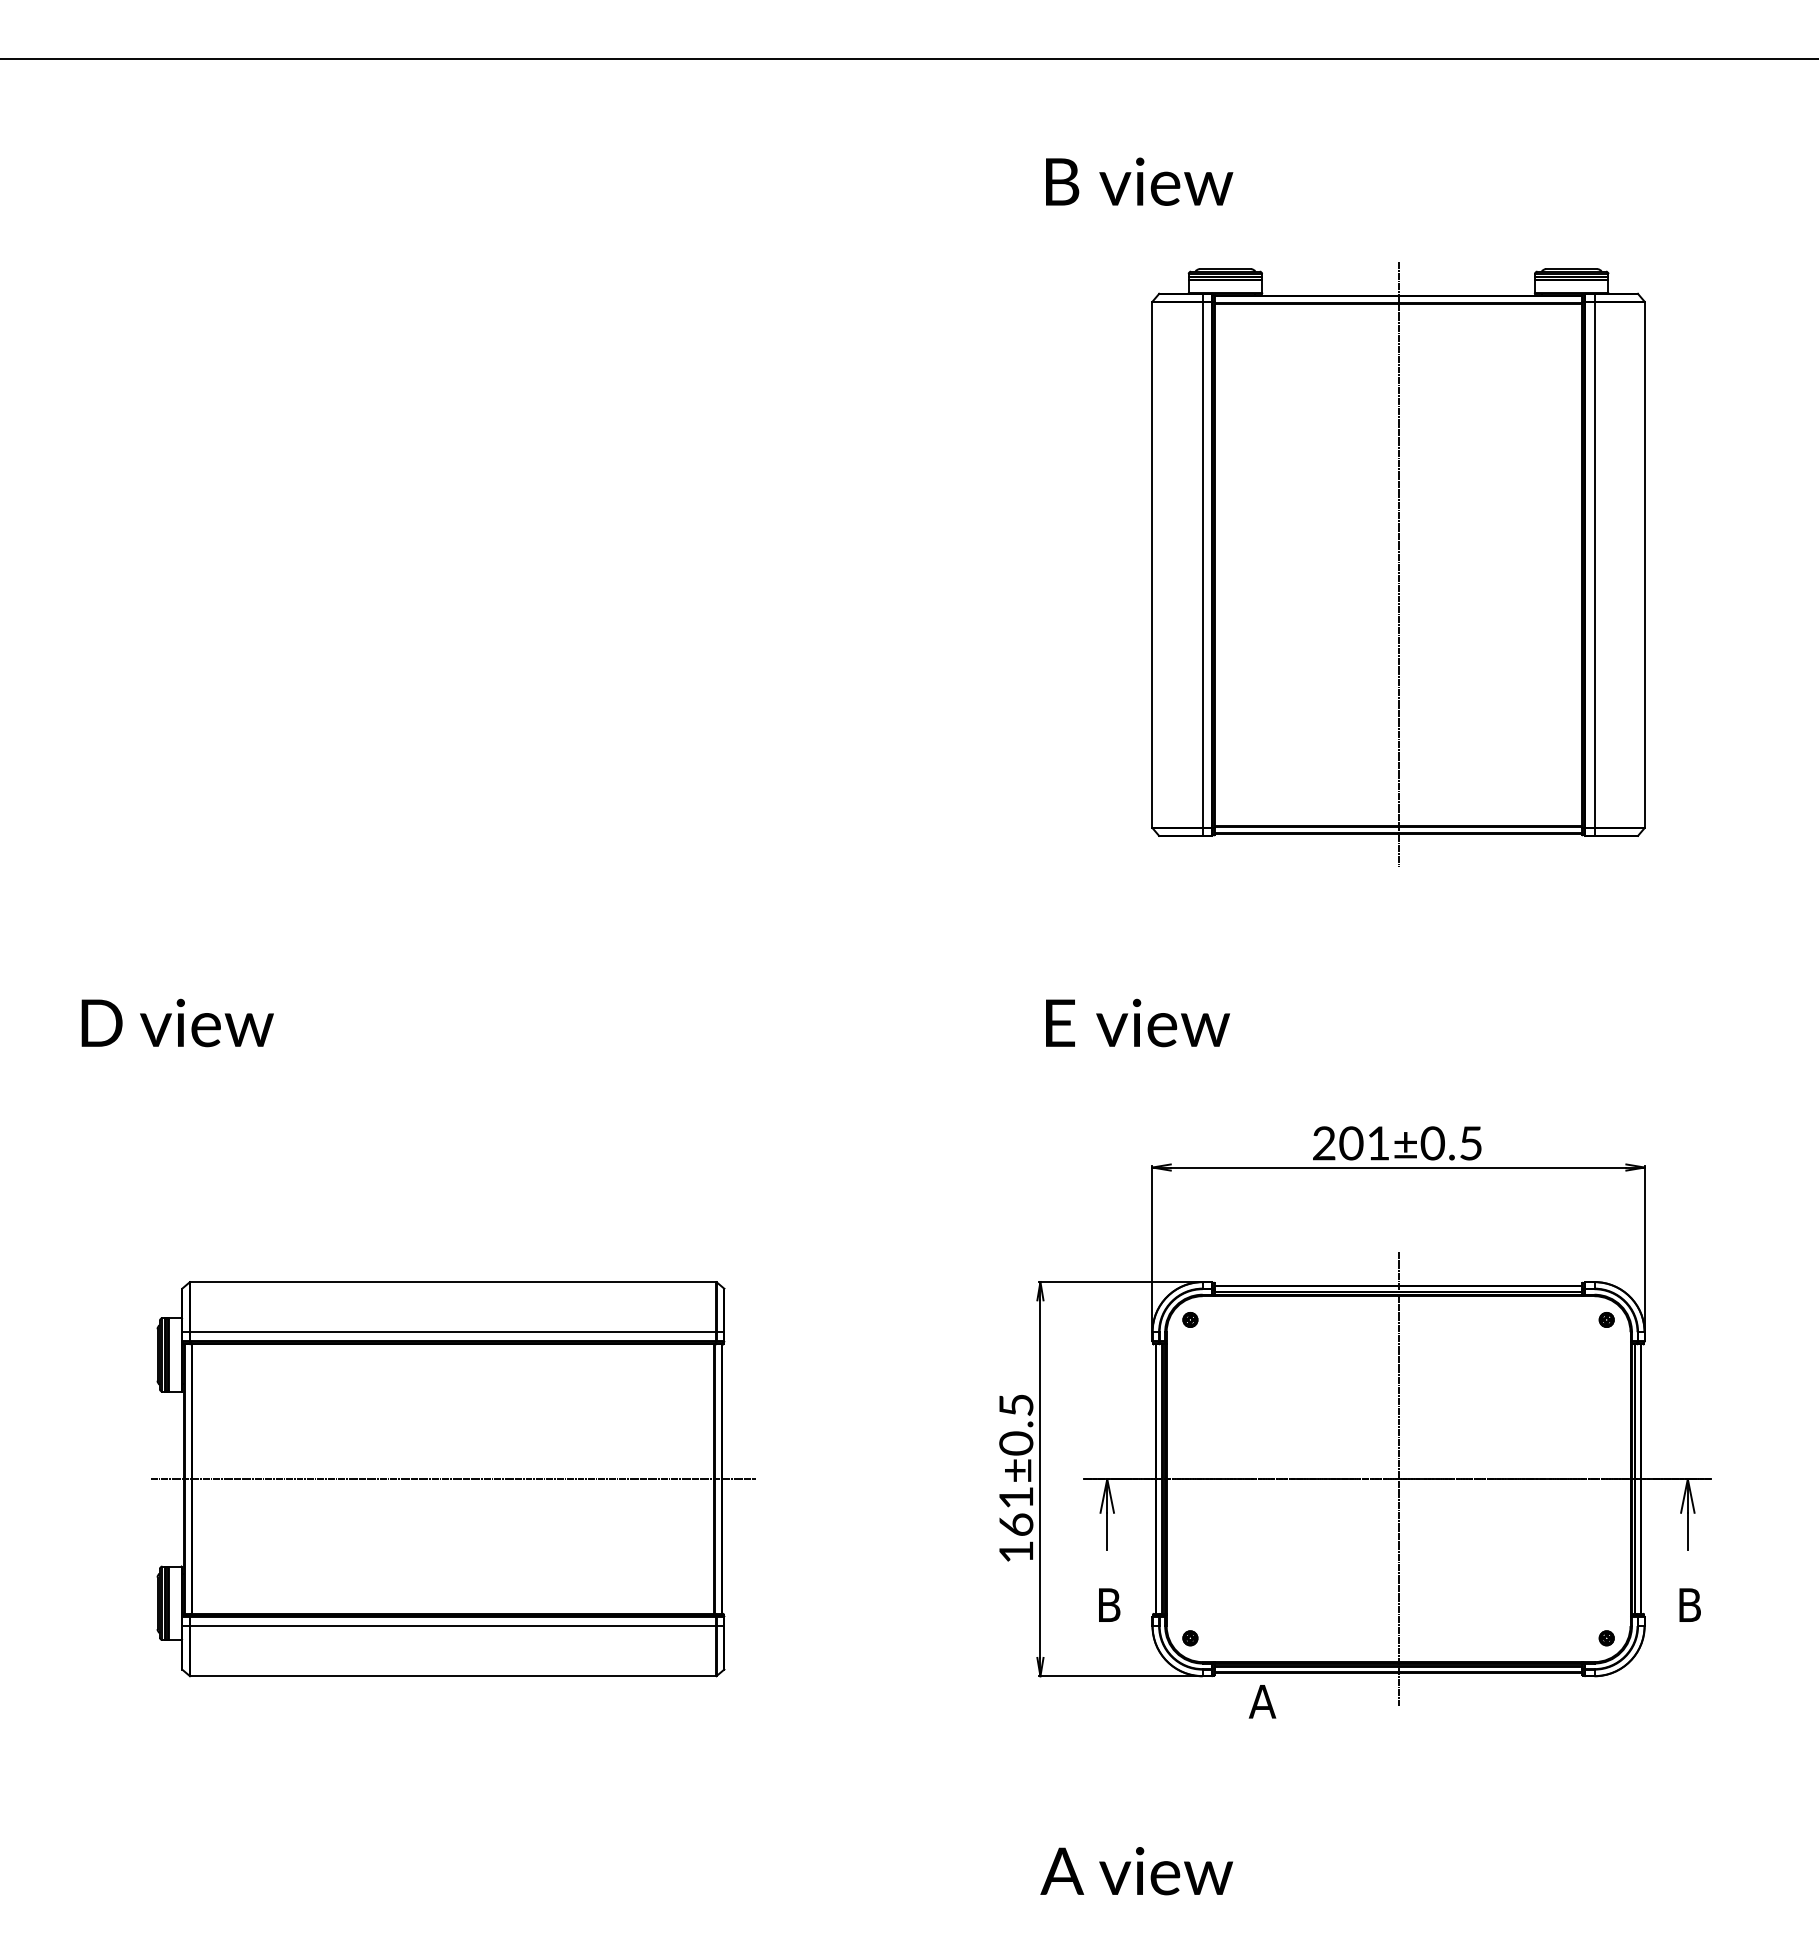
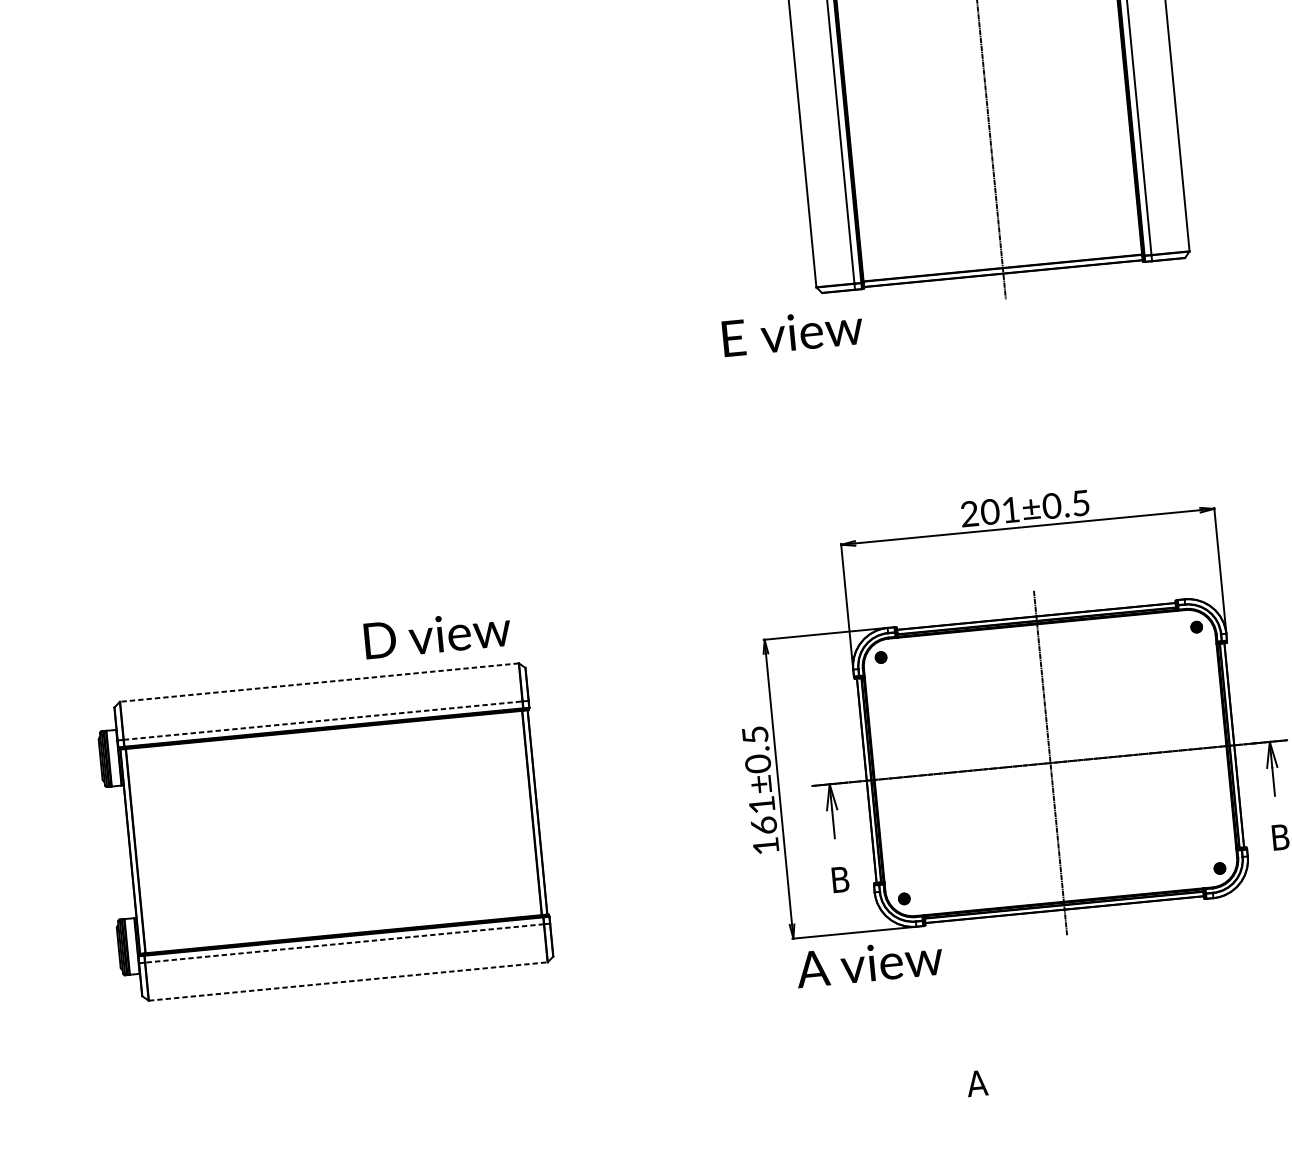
text: (177, 1022) -> (437, 634), moved
text: (1137, 1022) -> (792, 332), moved
line: (453, 1282) -> (319, 682), solid -> dashed
line: (453, 1332) -> (323, 720), solid -> dashed
line: (452, 1479) -> (333, 832), removed
line: (453, 1626) -> (344, 943), solid -> dashed
line: (453, 1676) -> (348, 981), solid -> dashed
text: (1262, 1701) -> (977, 1083), moved
text: (1136, 1871) -> (869, 963), moved

